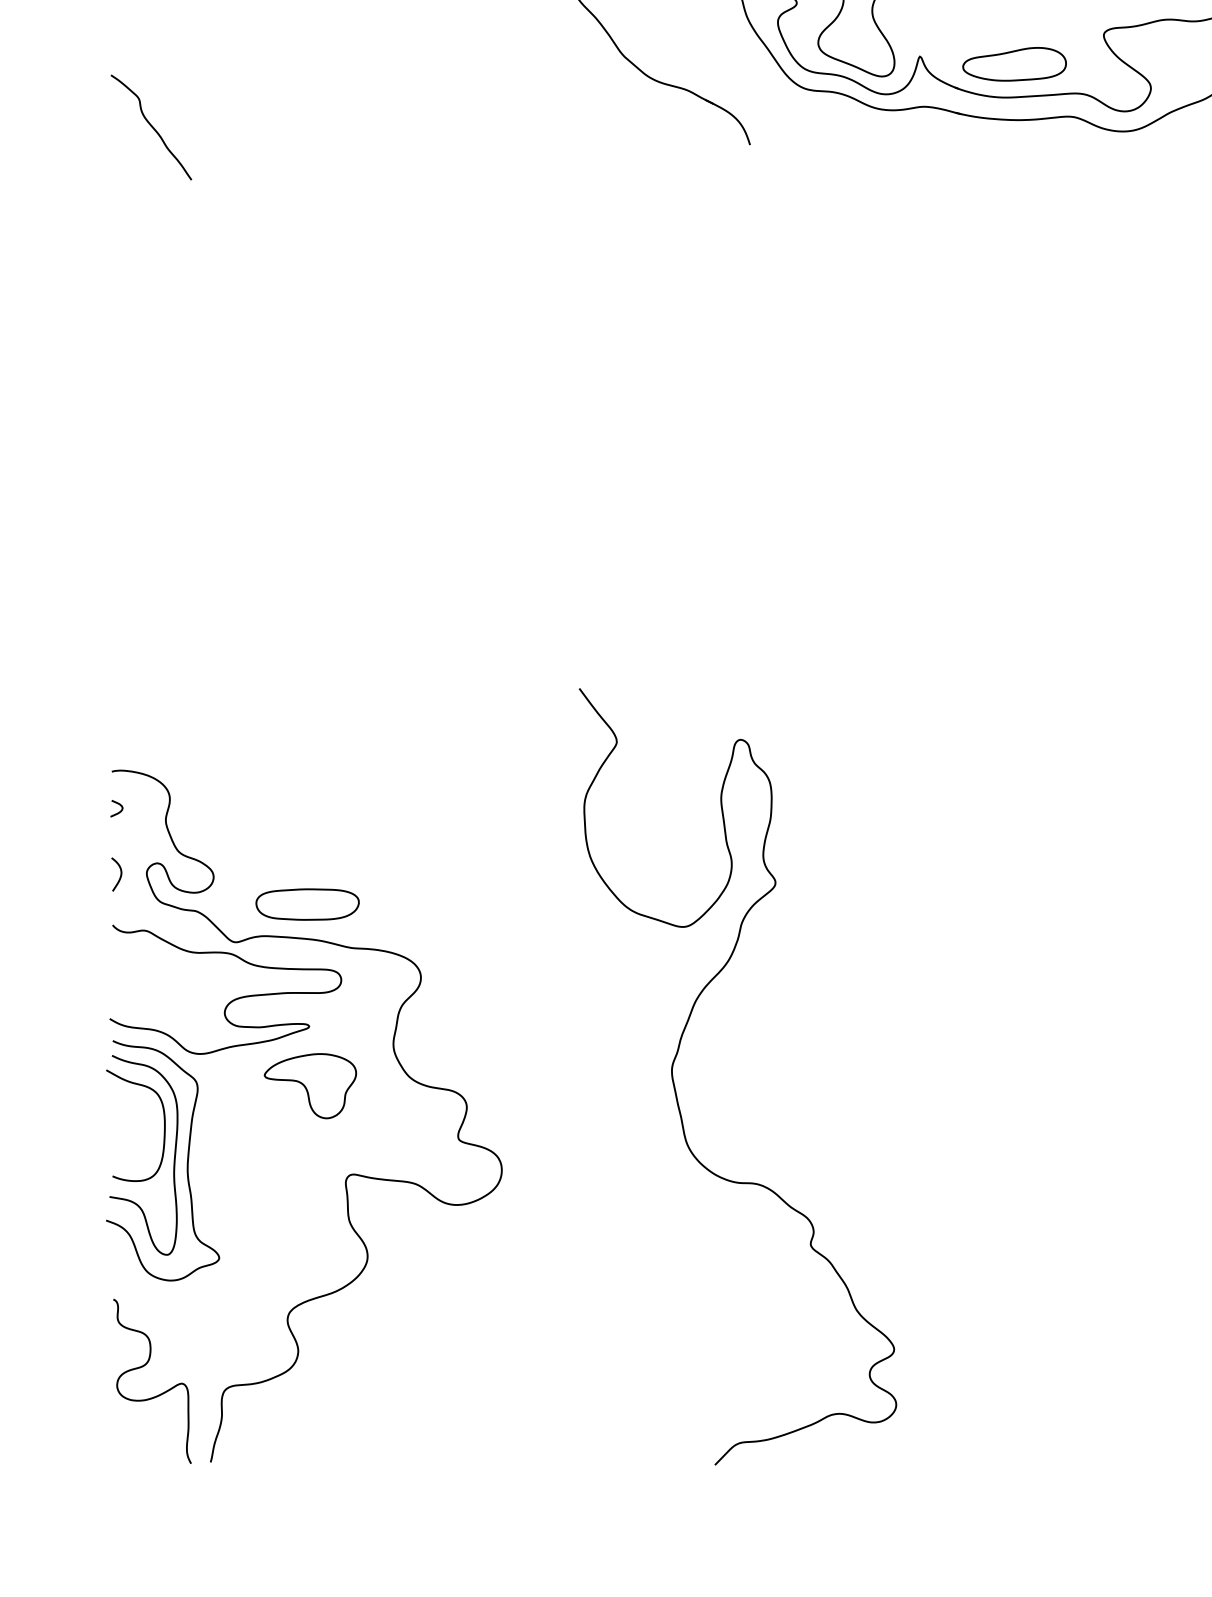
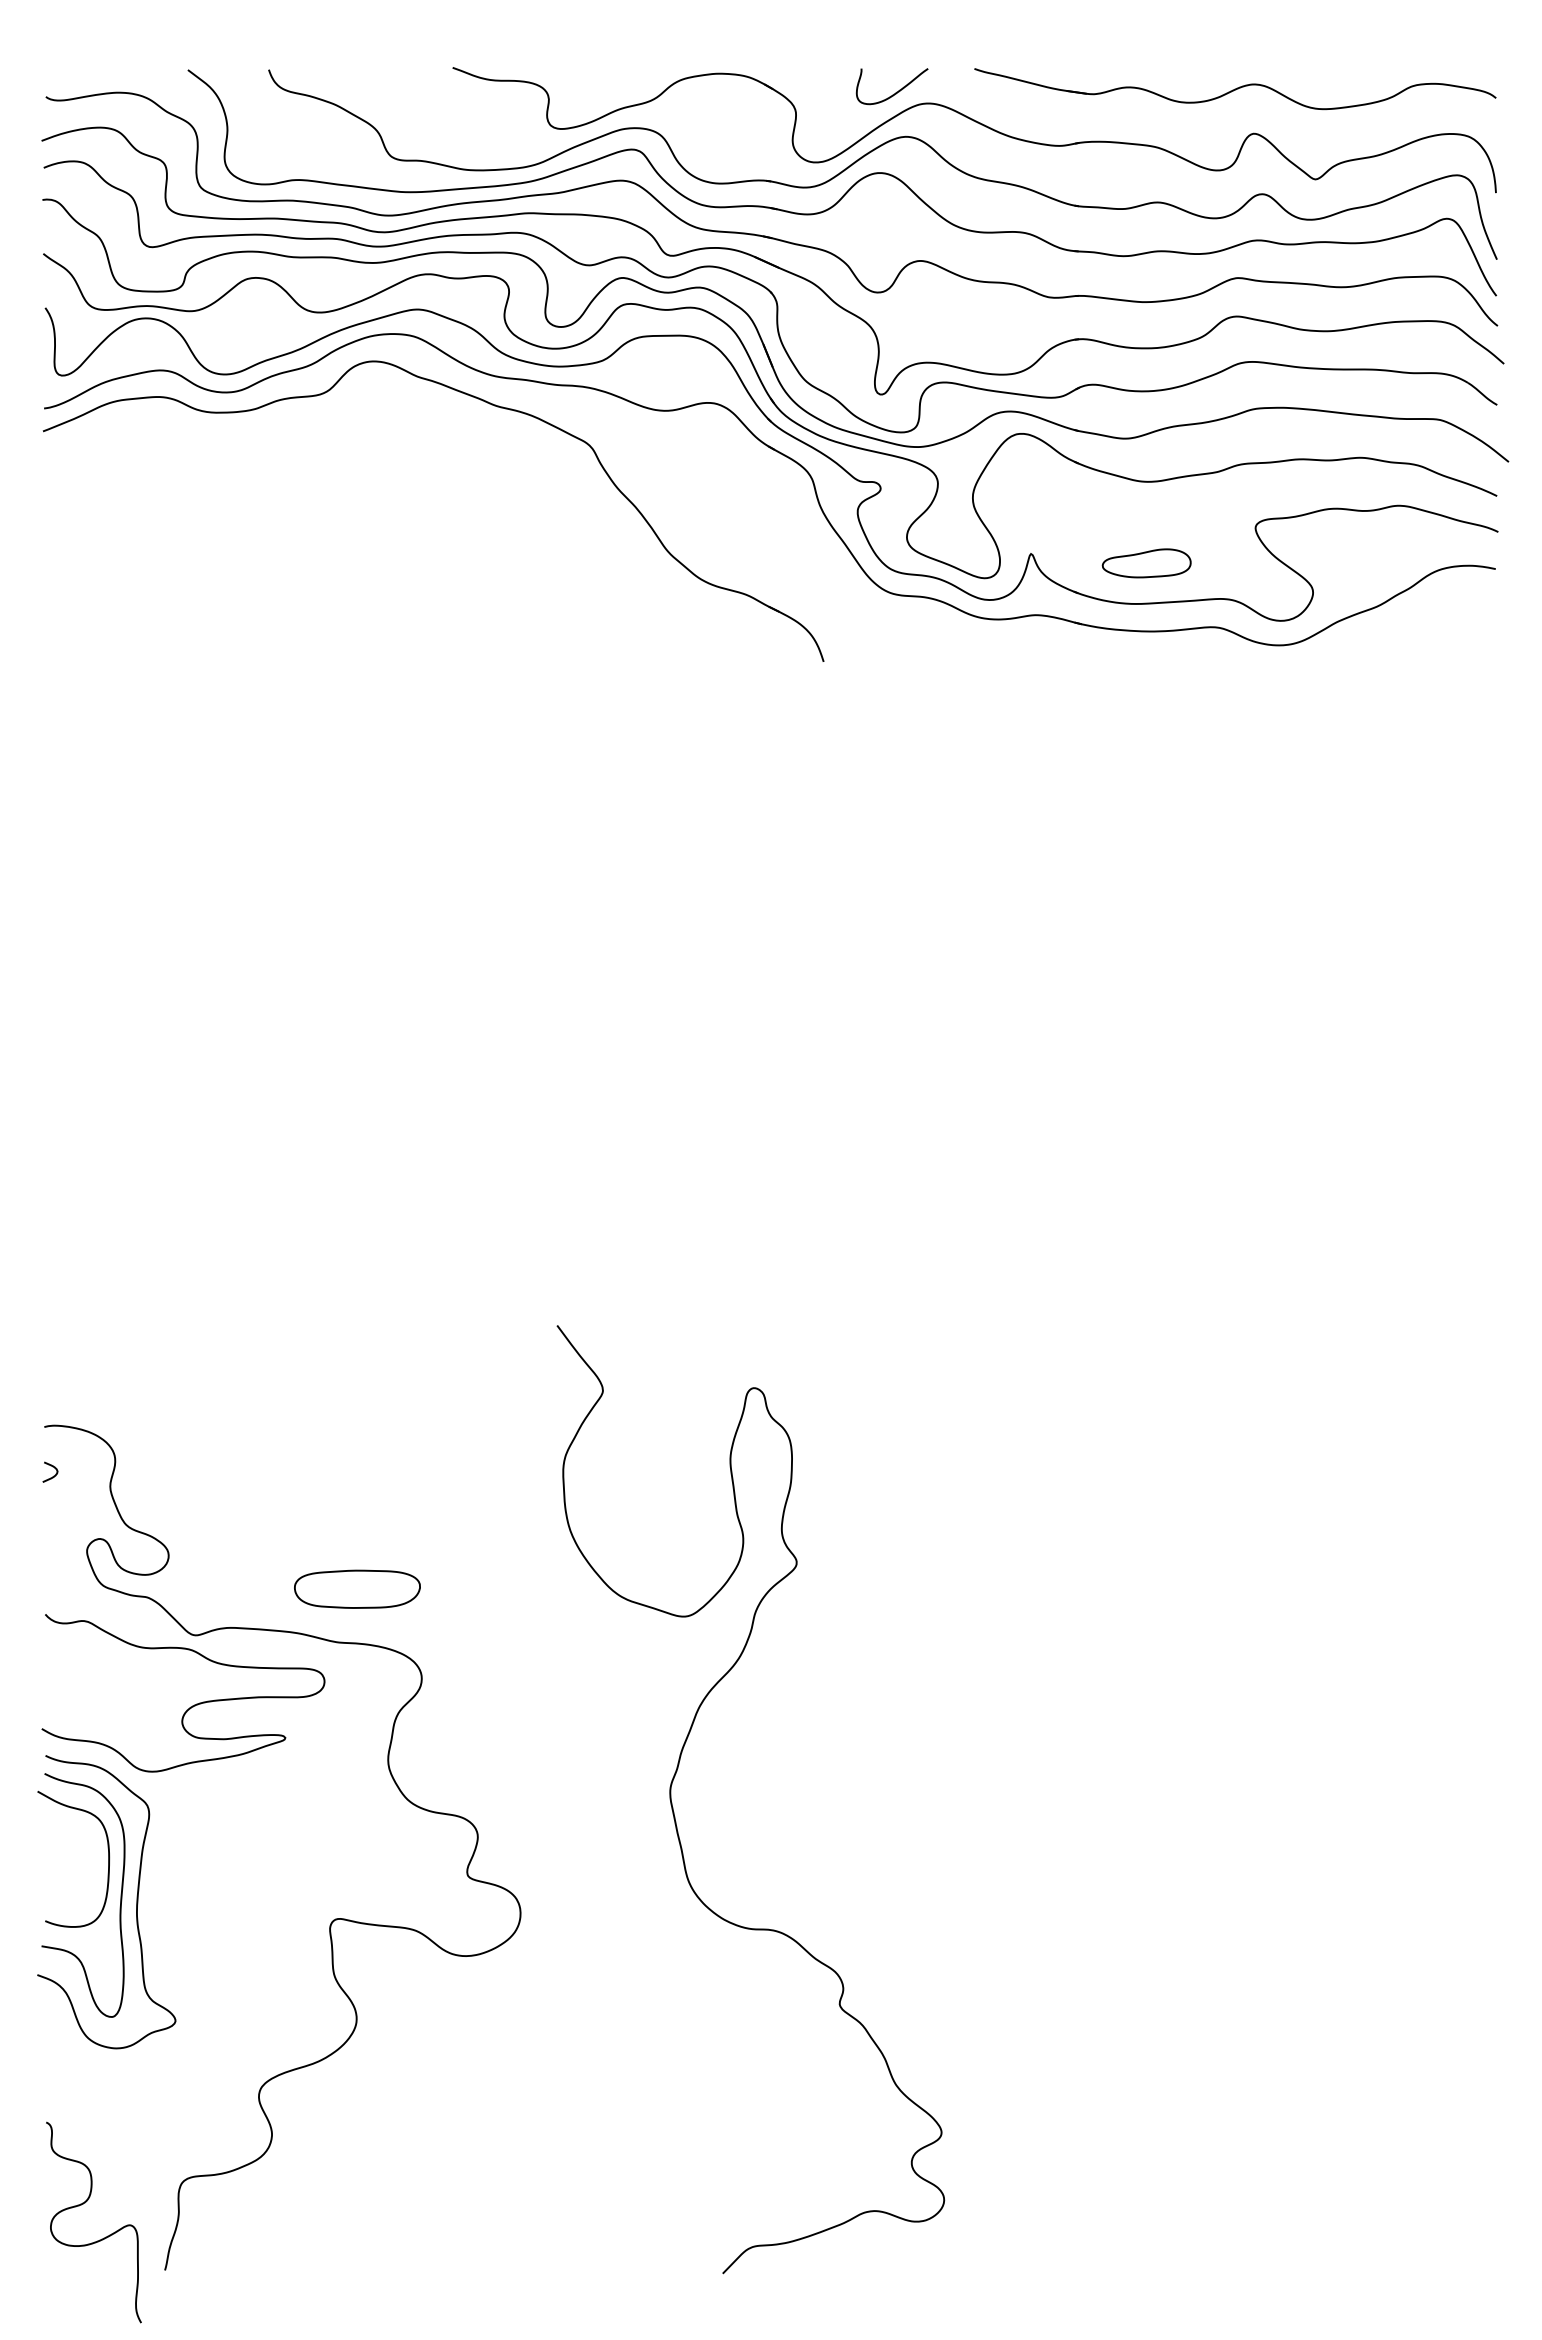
part: (1014, 64) -> (1146, 563), size x0.7
curve: (151, 126) -> (92, 639), removed
curve: (120, 875) -> (54, 1553), removed
part: (307, 903) -> (357, 1588), moved
part: (310, 1085) -> (286, 1810), removed
curve: (676, 1090) -> (675, 1816), moved
curve: (158, 1394) -> (101, 2238), moved

